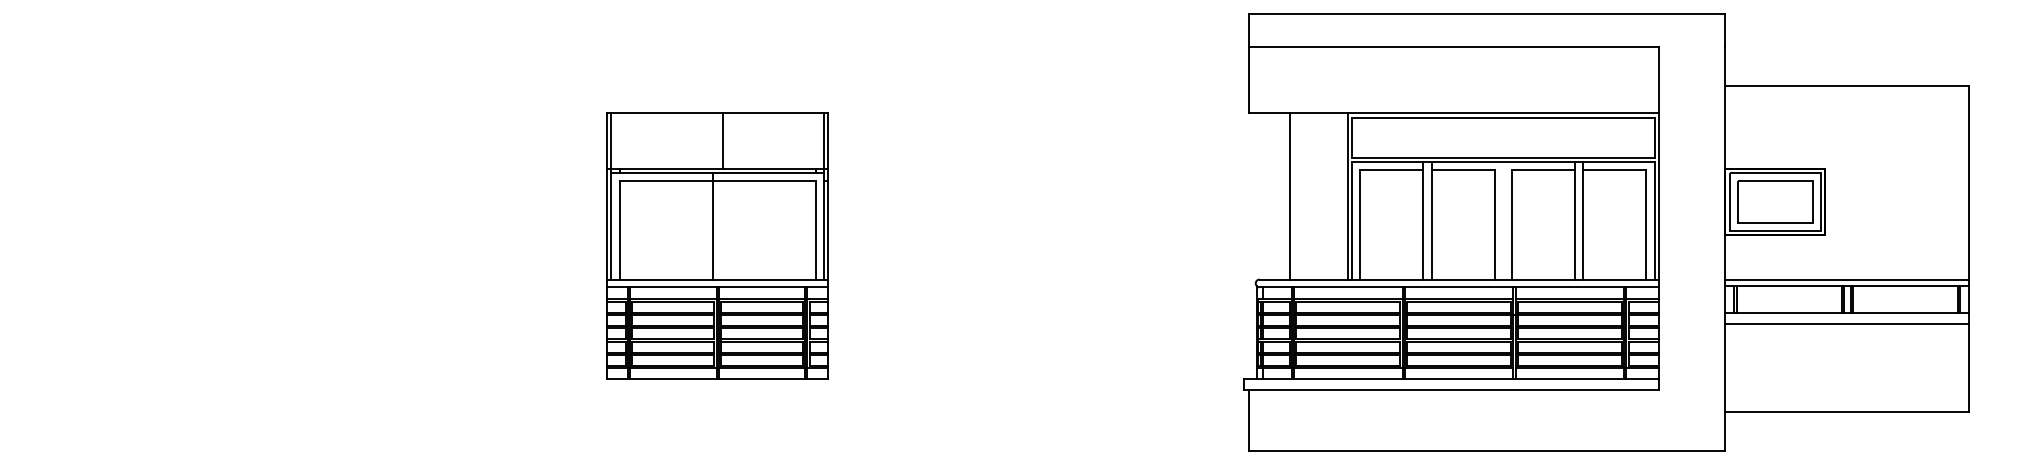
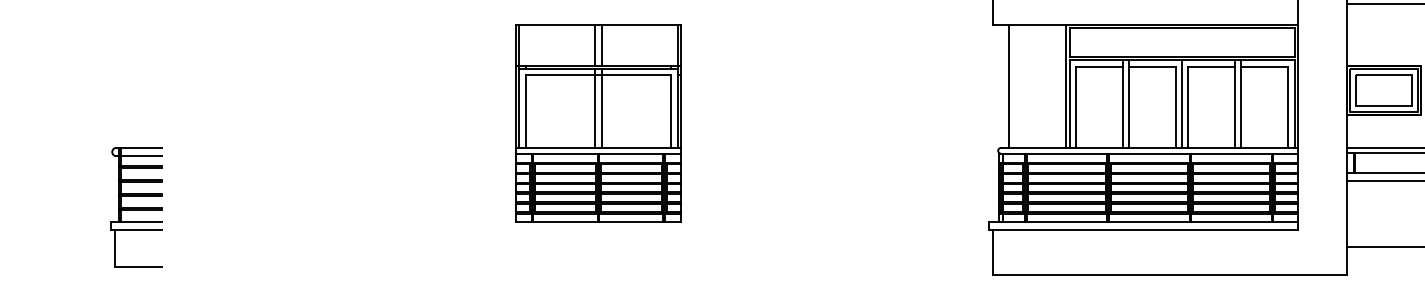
line: (712, 140) -> (594, 44), added
line: (1290, 196) -> (1009, 86), moved
line: (1503, 220) -> (1182, 104), added
line: (722, 226) -> (602, 108), added
part: (95, 359) -> (136, 207), added

